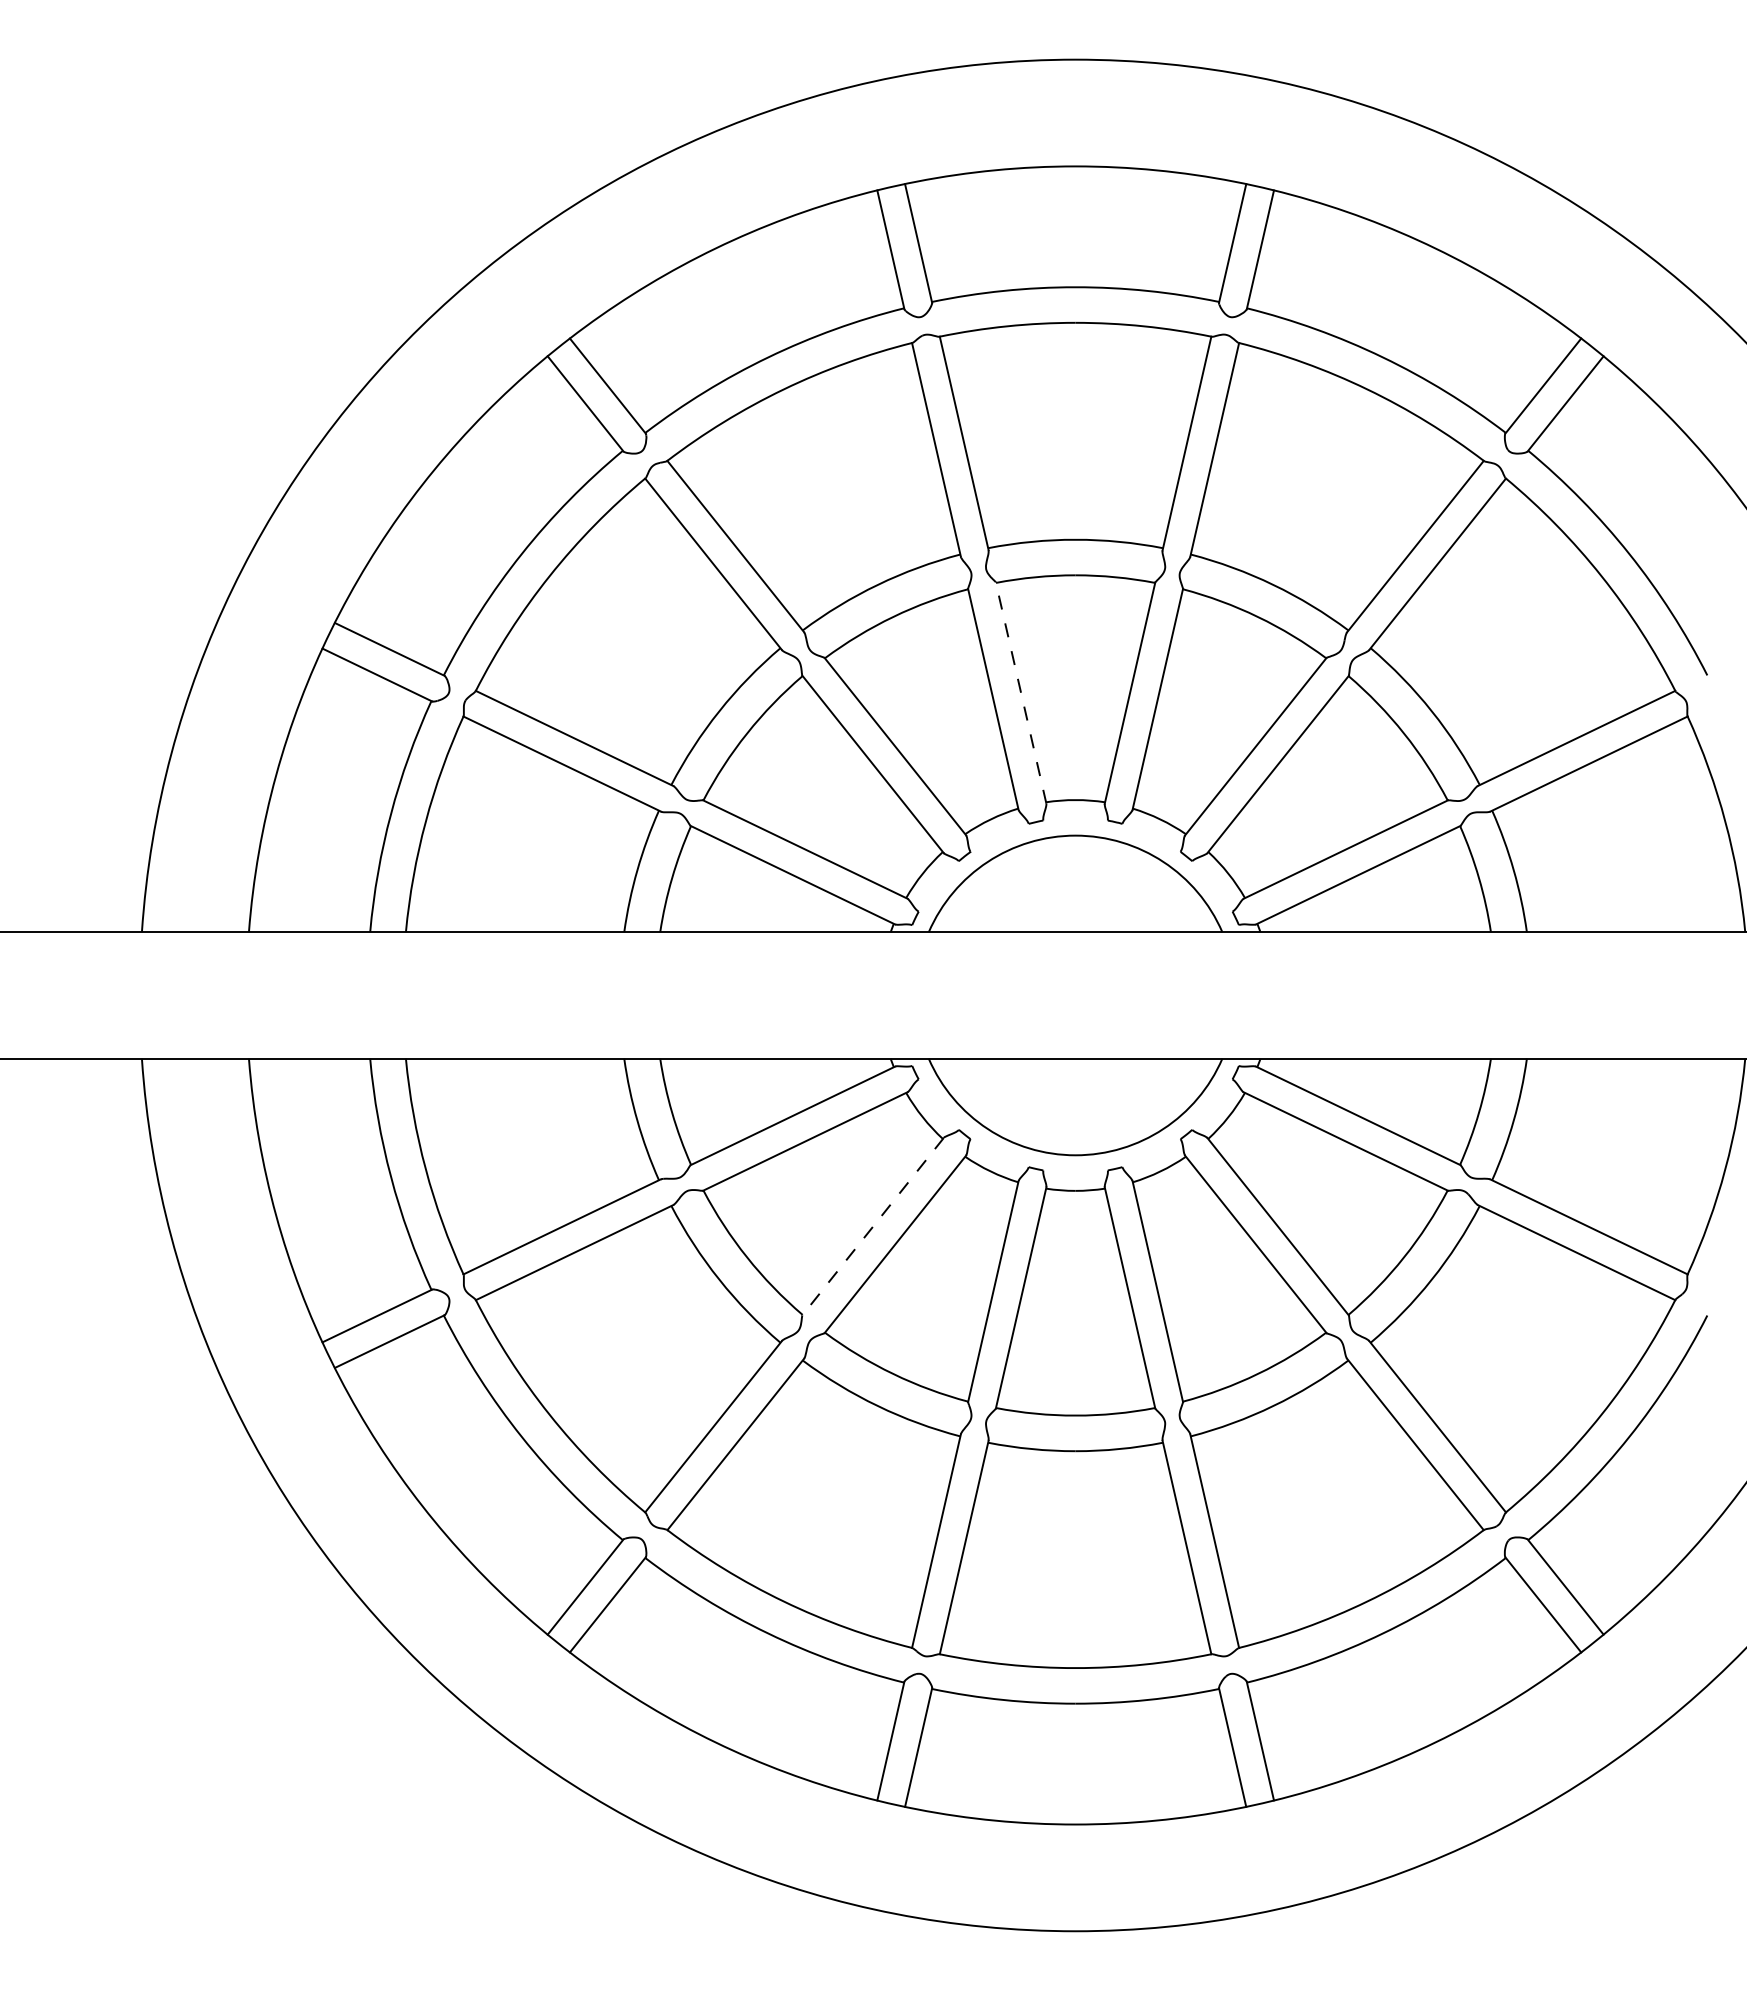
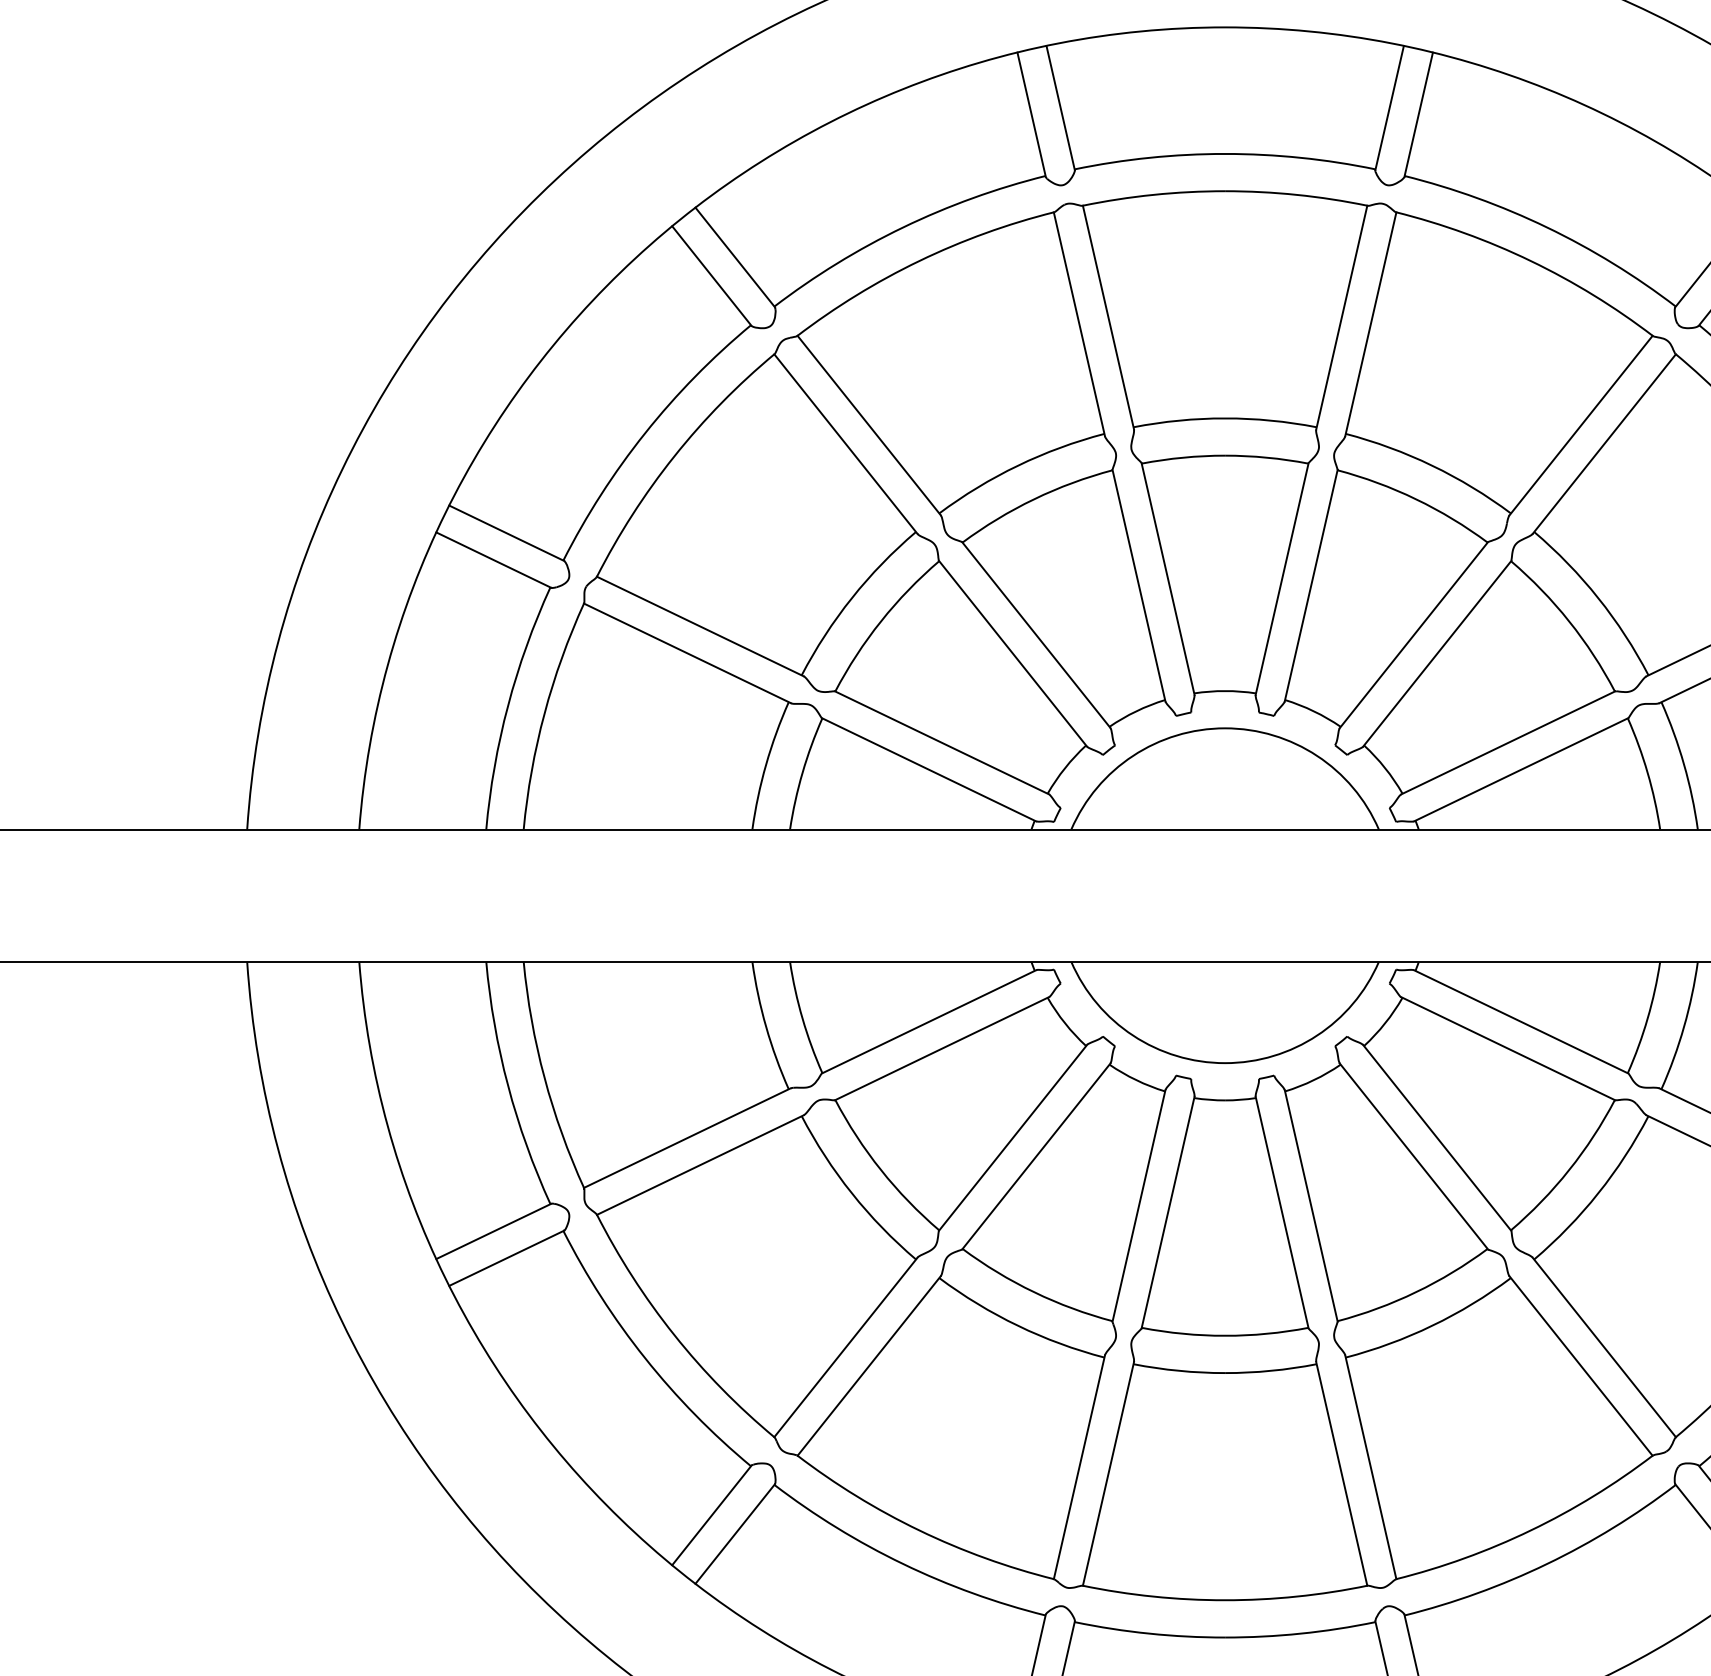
line: (1021, 692) -> (1168, 578), dashed -> solid
line: (872, 1227) -> (1012, 1138), dashed -> solid

